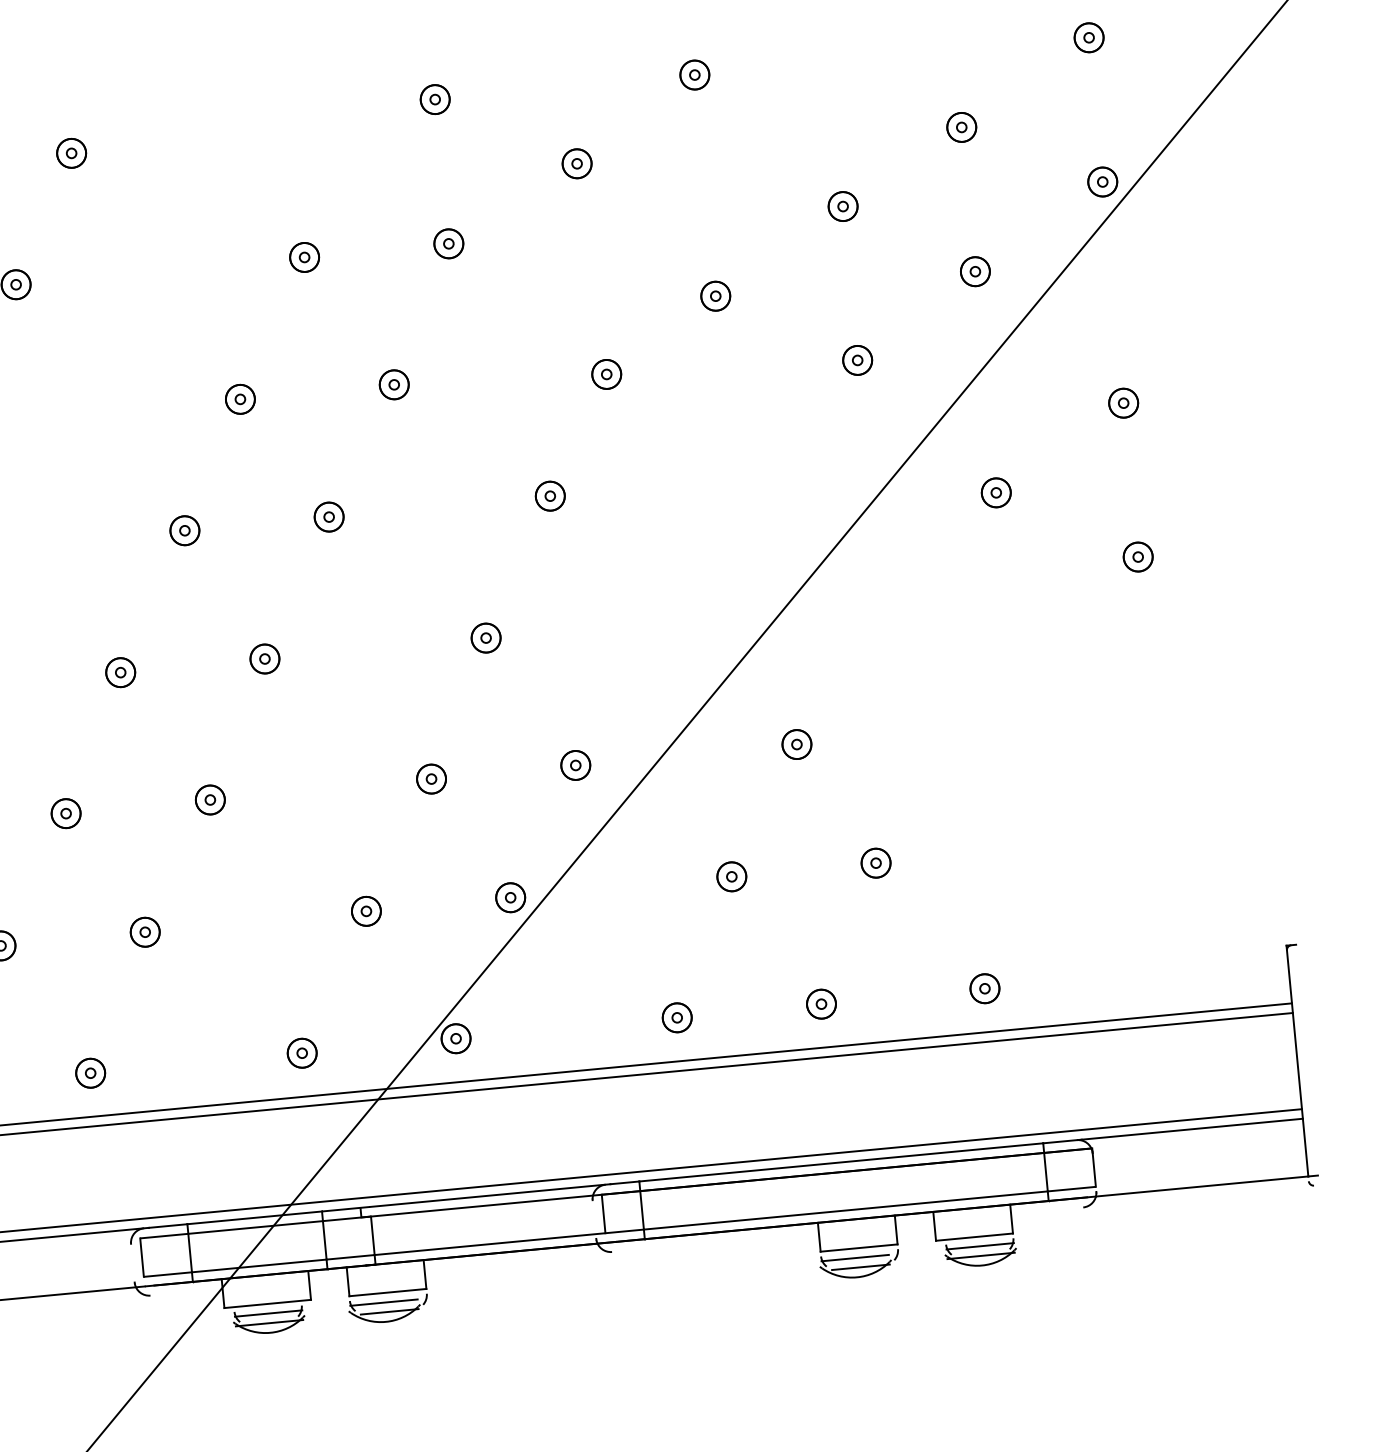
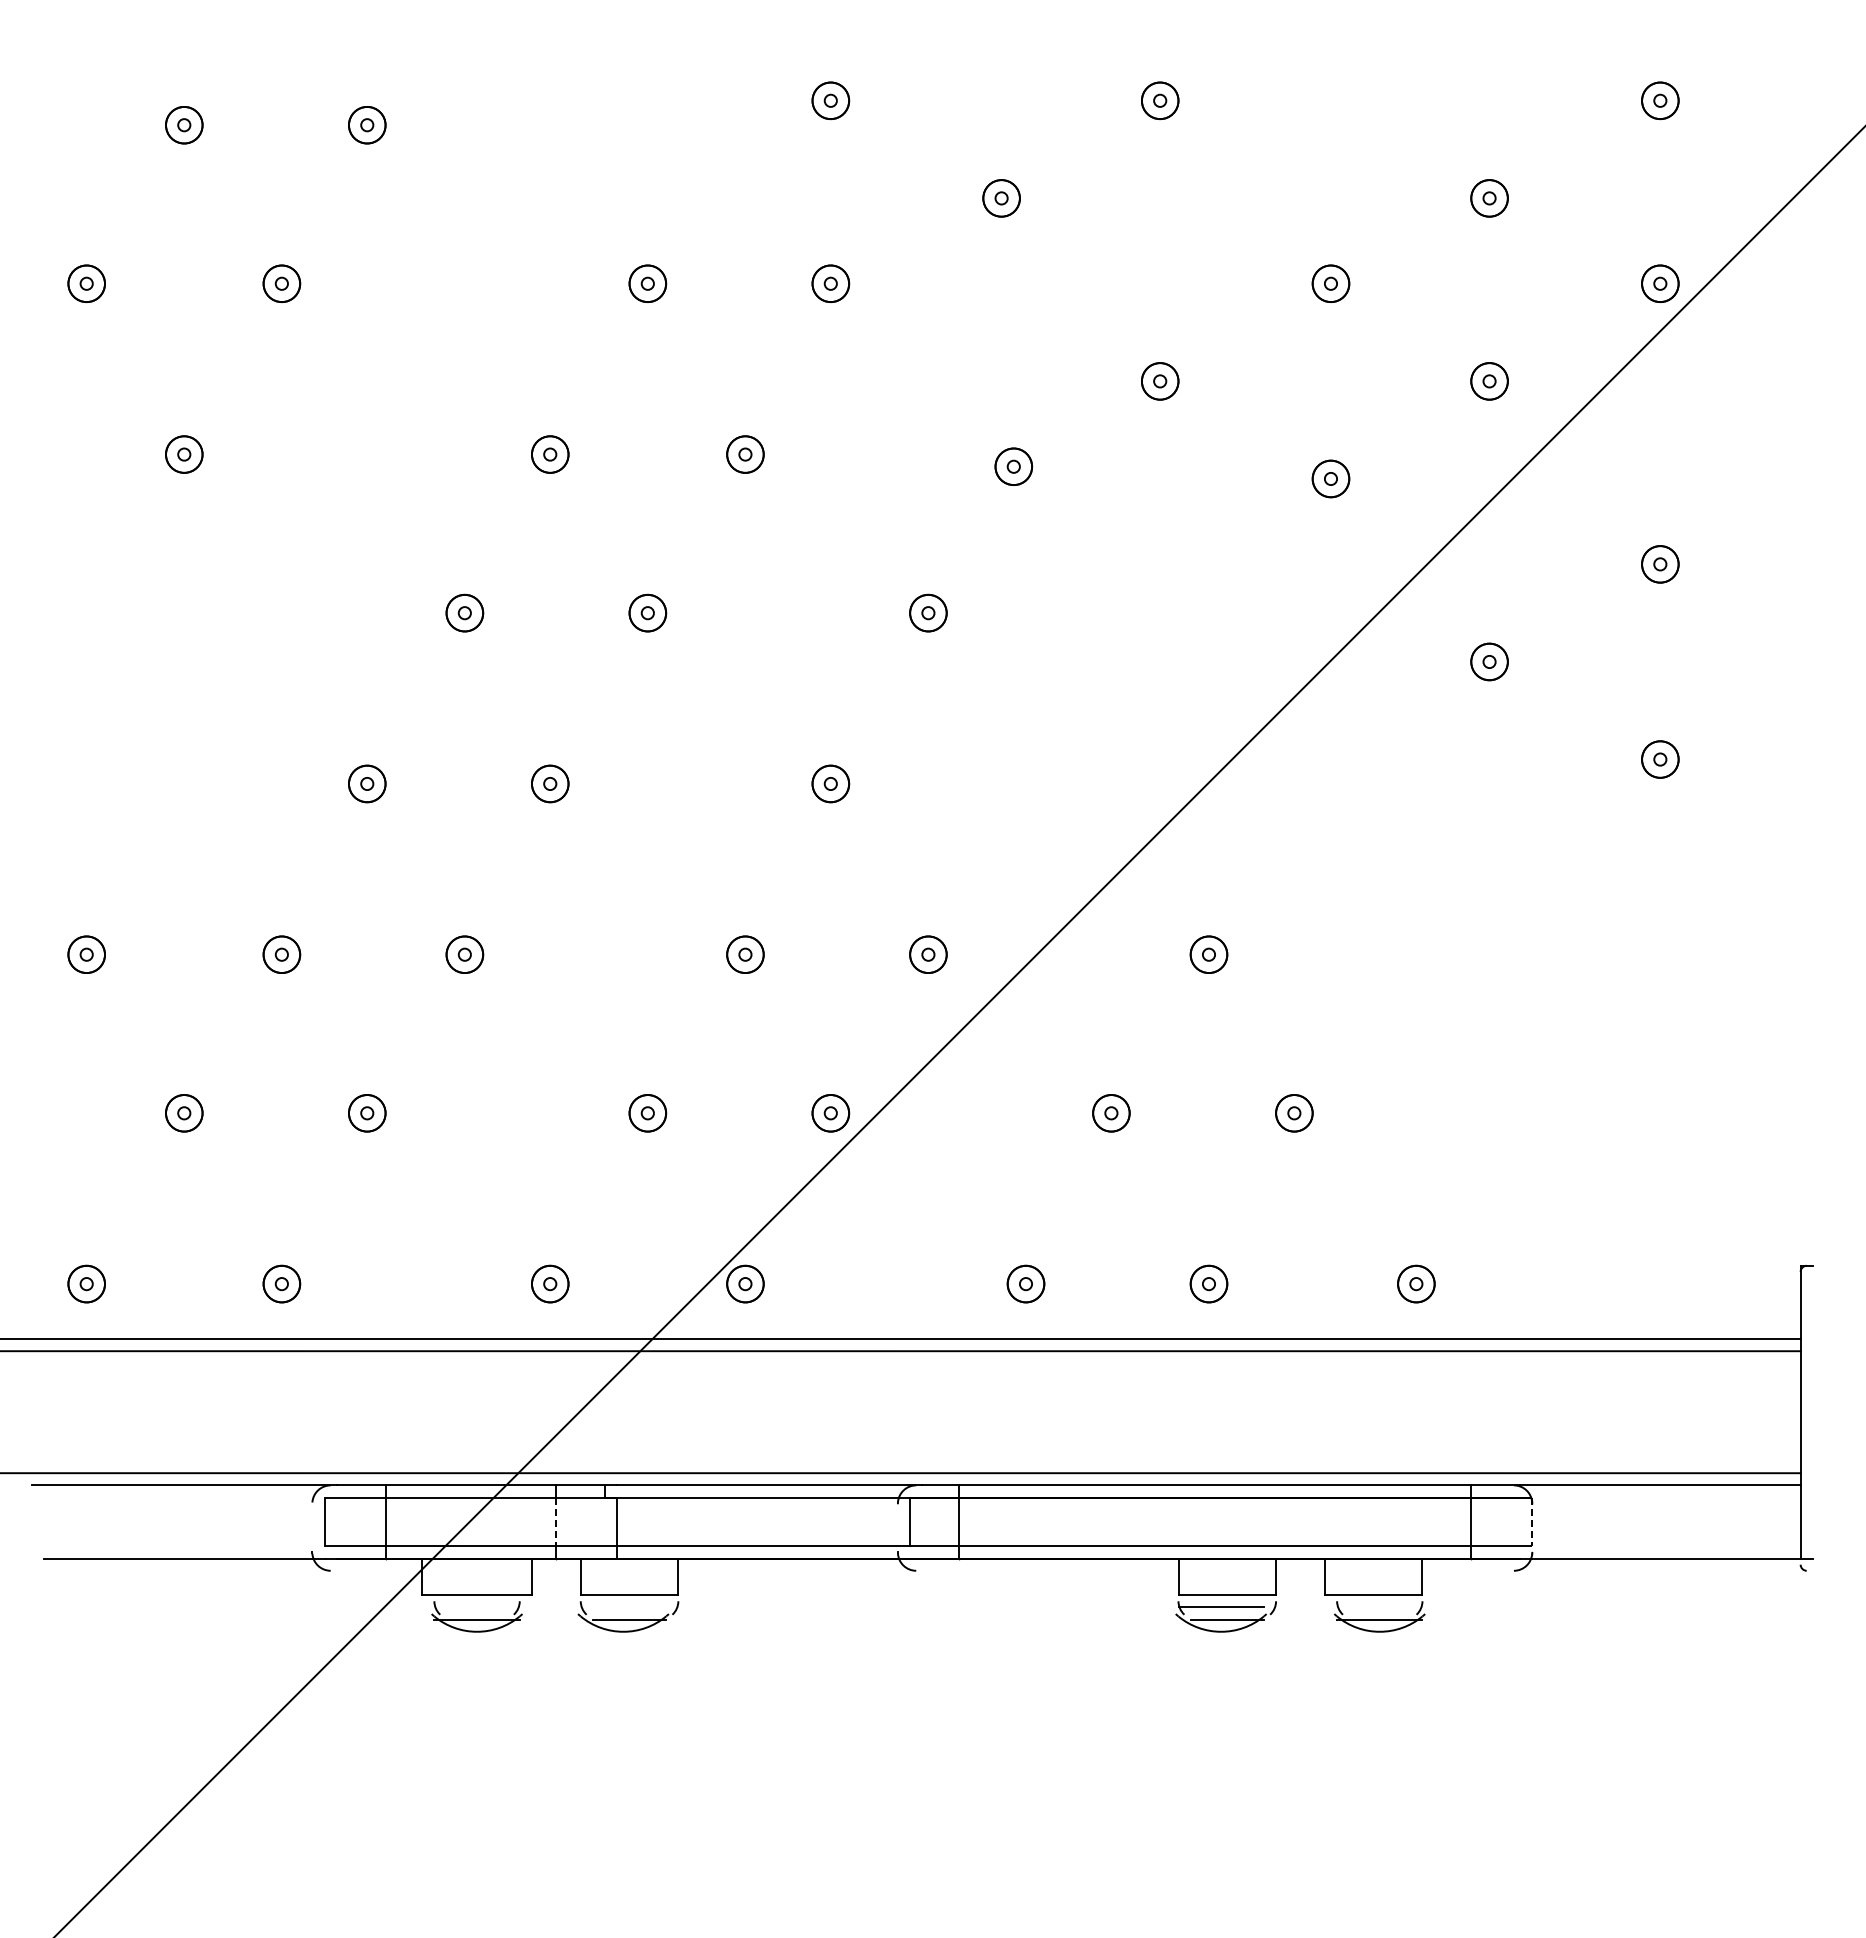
line: (1094, 1168) -> (1532, 1522), solid -> dashed
line: (324, 1240) -> (556, 1522), solid -> dashed
line: (980, 1246) -> (1379, 1607), removed
line: (384, 1302) -> (623, 1607), removed
line: (268, 1313) -> (476, 1607), removed

